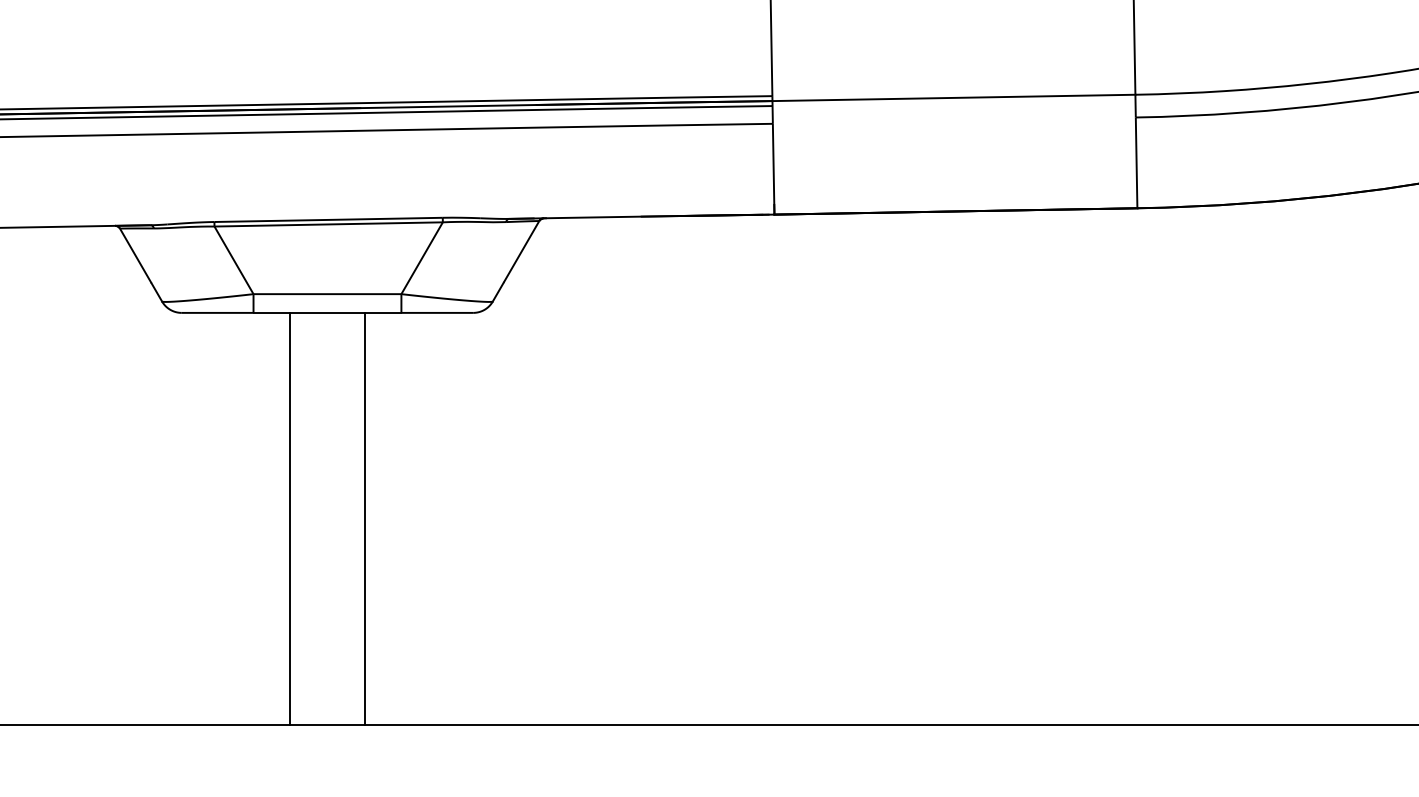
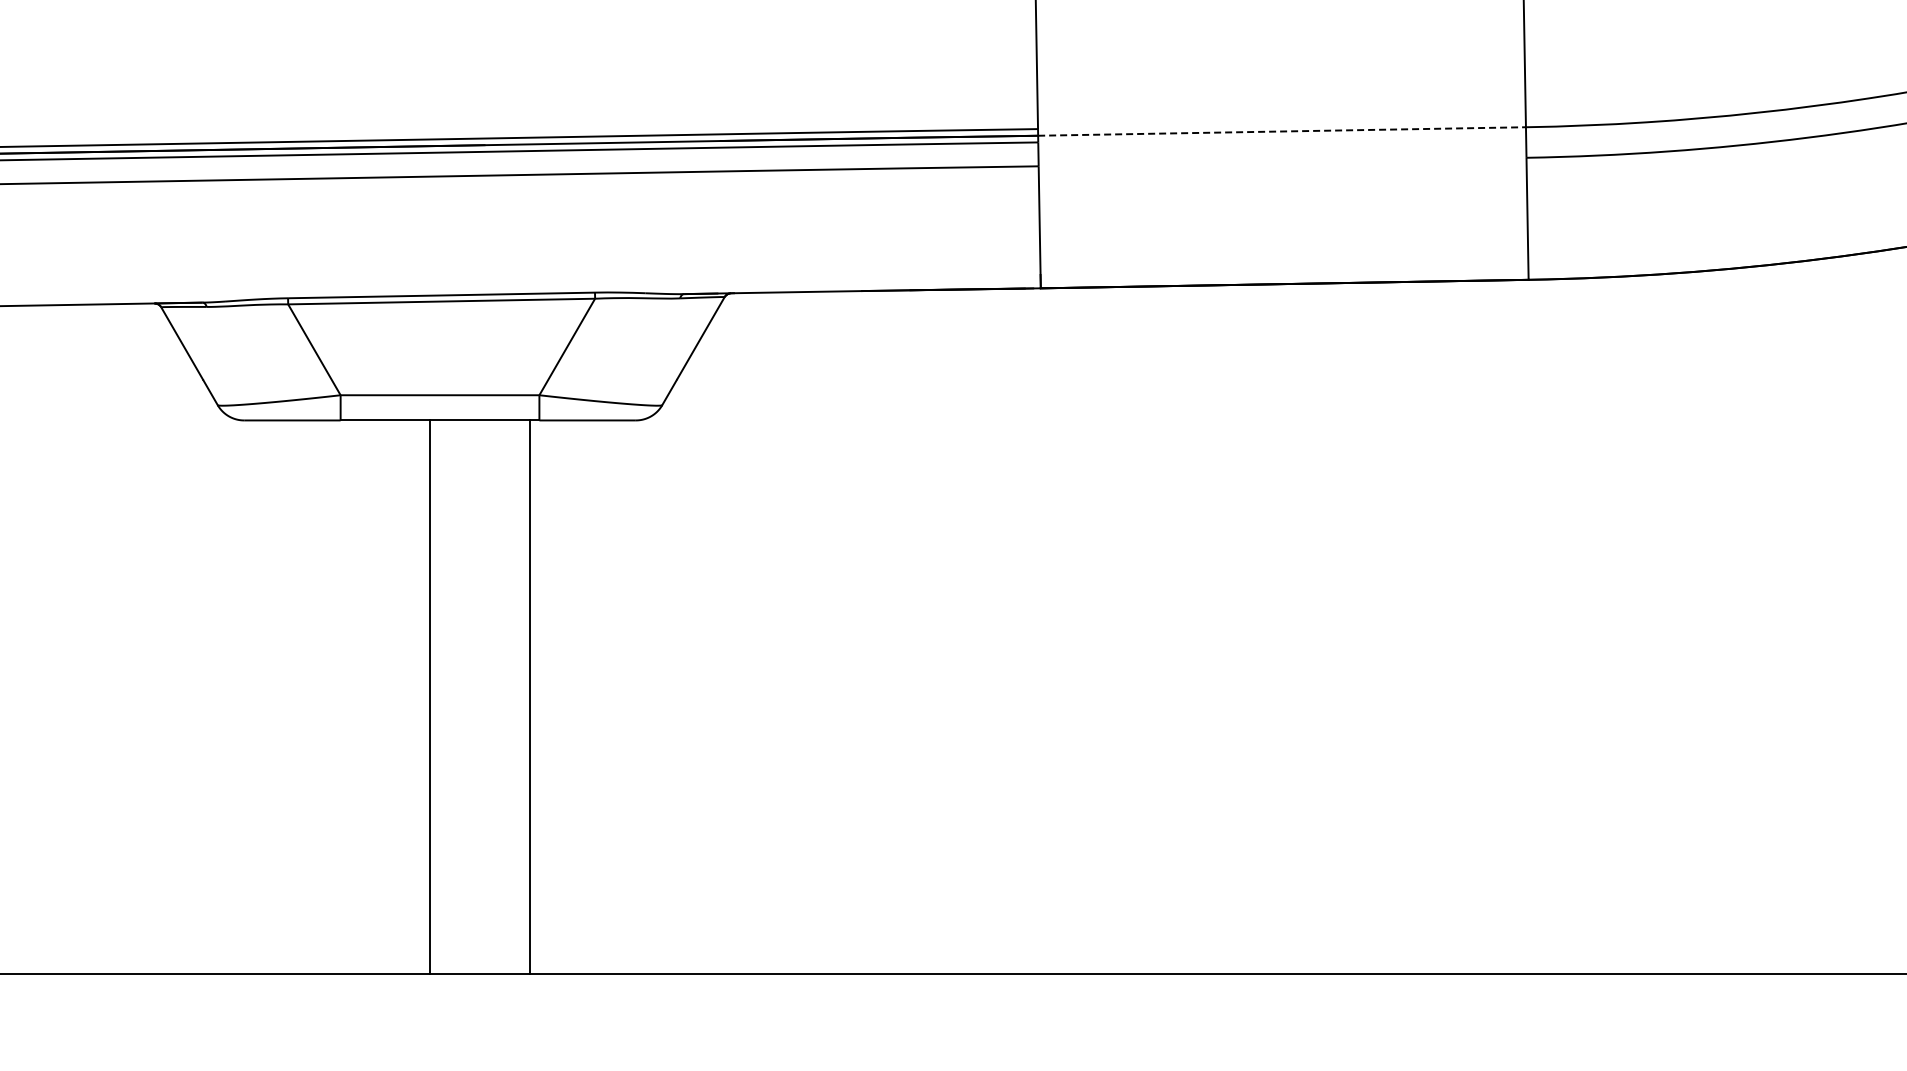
line: (954, 97) -> (1282, 131), solid -> dashed
line: (289, 518) -> (430, 696), moved
line: (365, 518) -> (529, 696), moved

